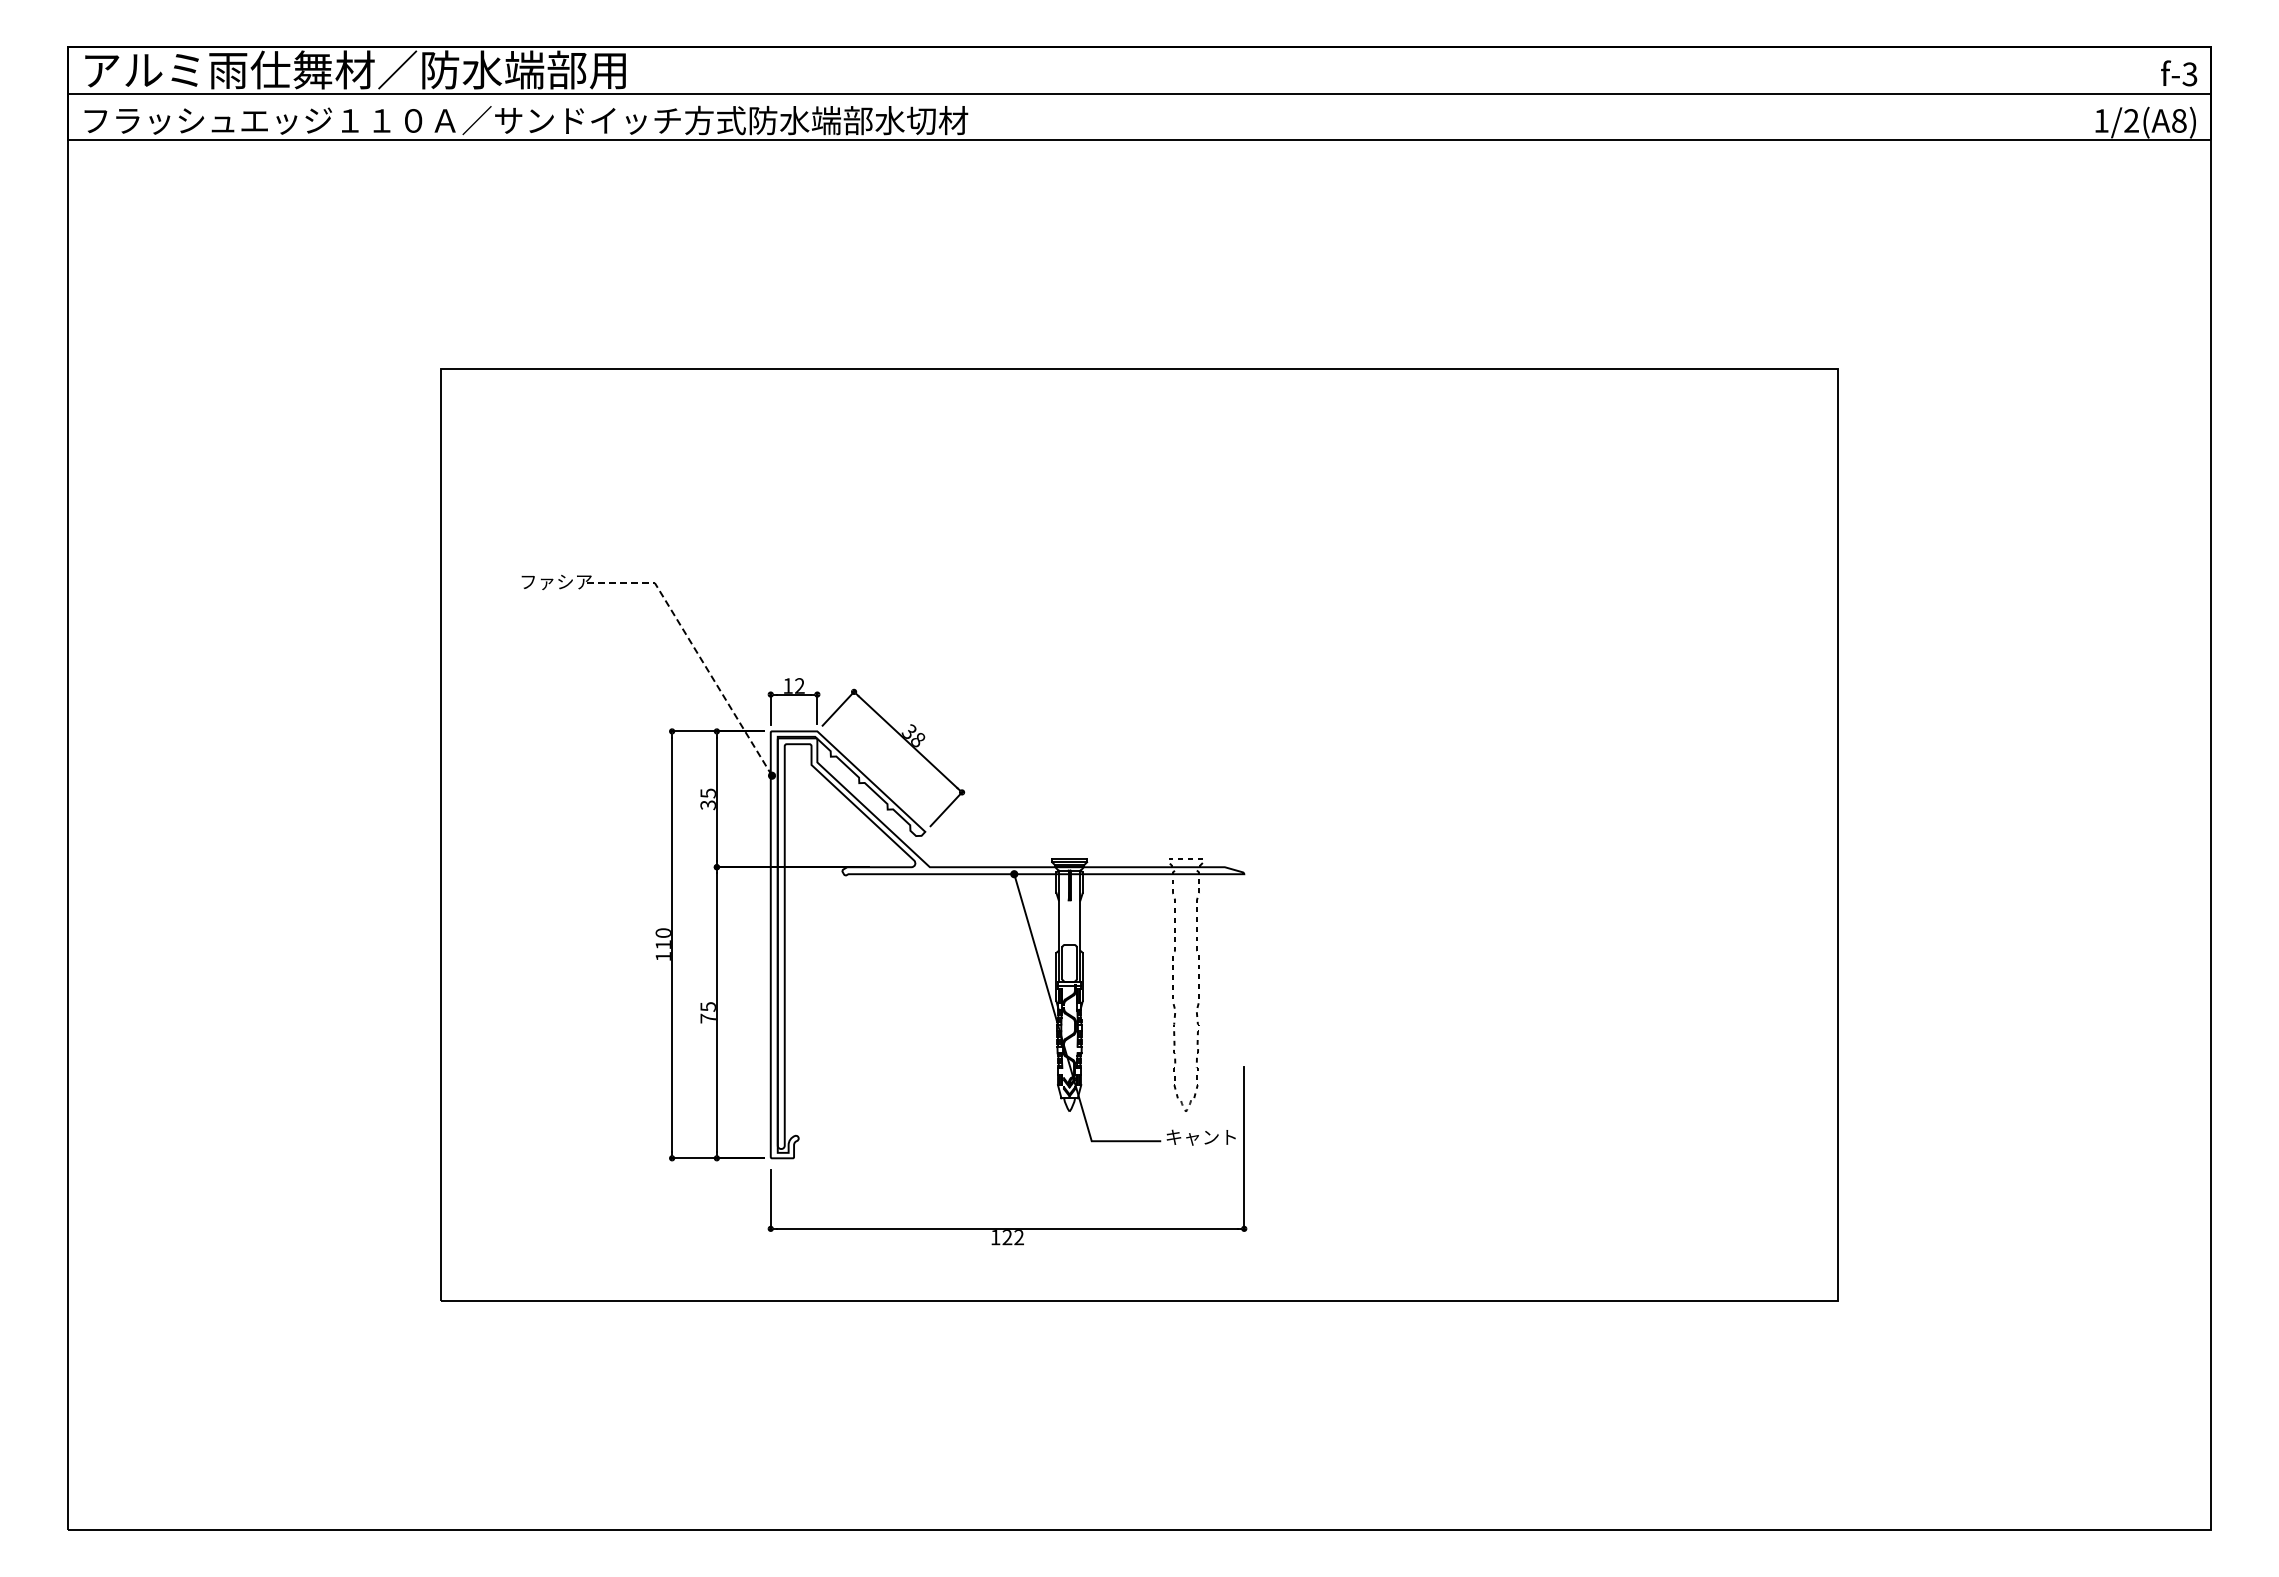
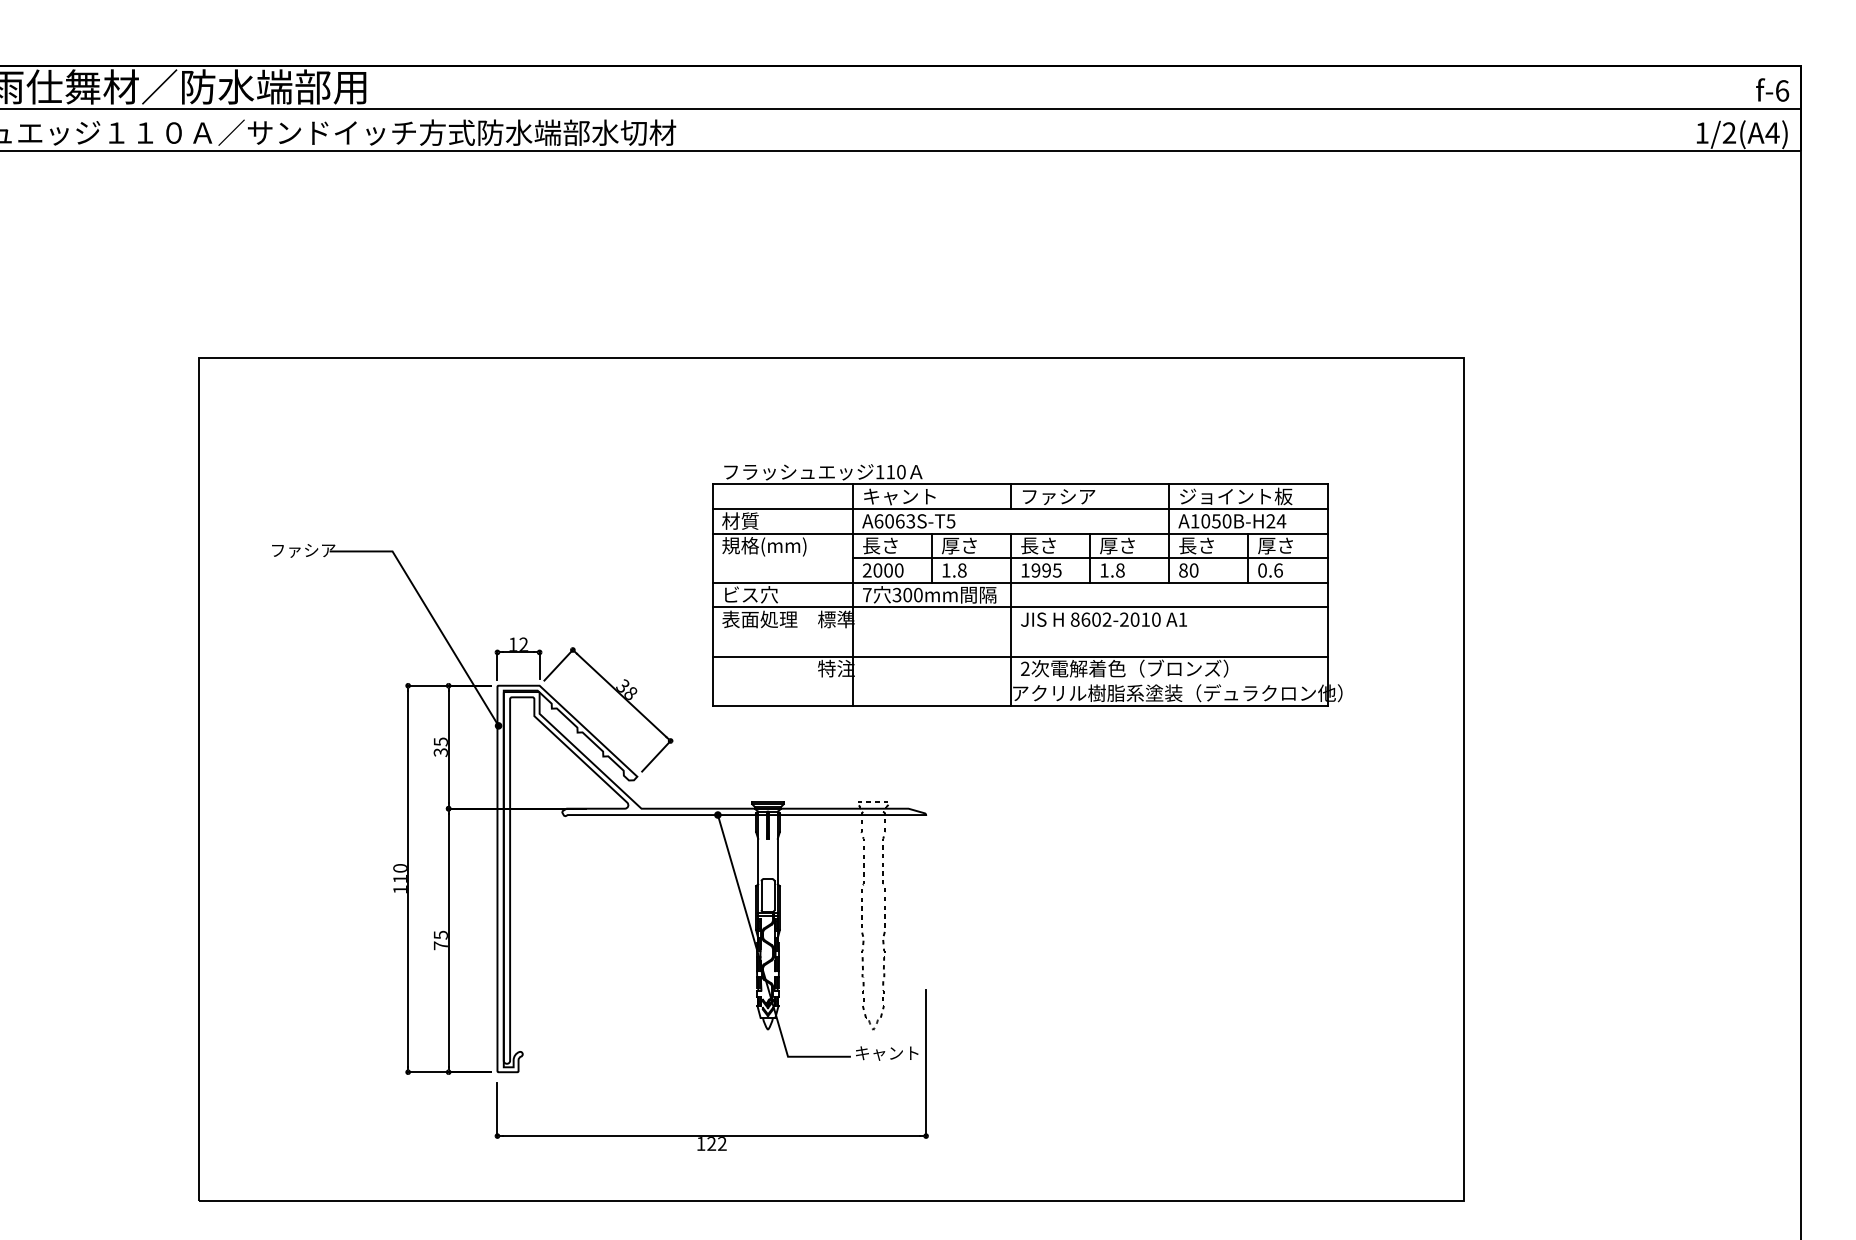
text: (2189, 74) -> (1781, 91), f-3 -> f-6
text: (2179, 120) -> (1772, 132), 1/2(A8) -> 1/2(A4)
part: (1356, 620) -> (1027, 585), added
line: (694, 648) -> (428, 610), dashed -> solid

